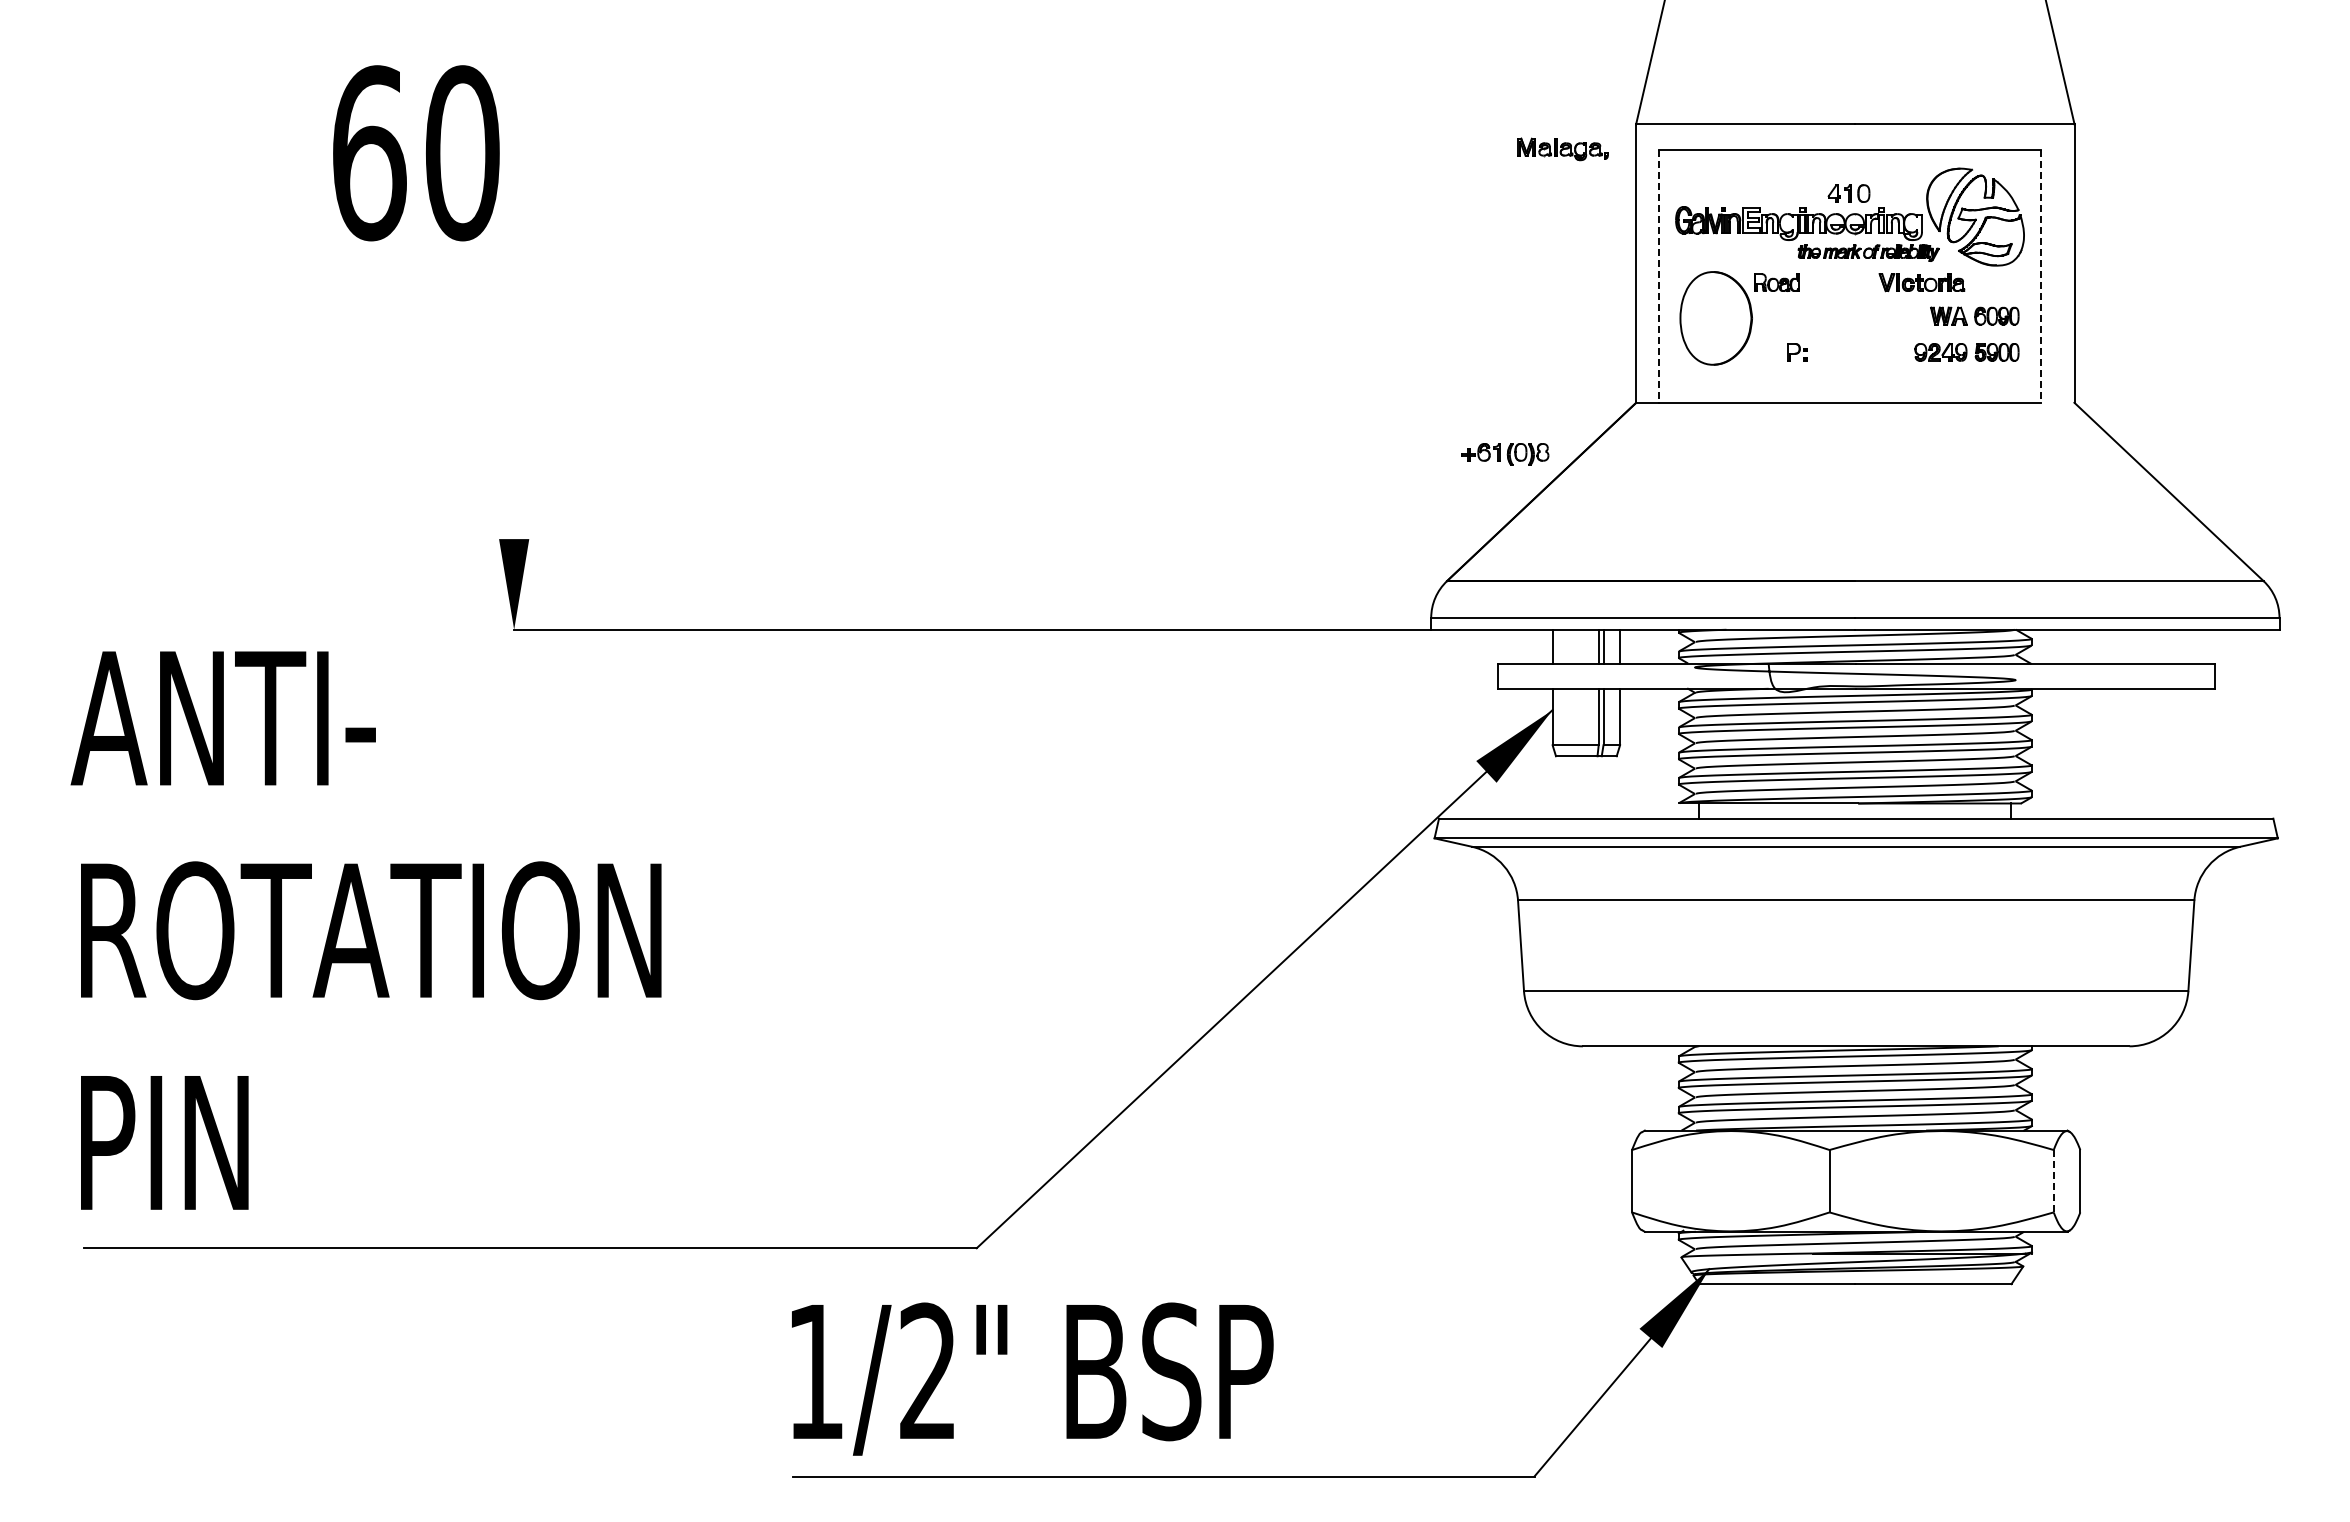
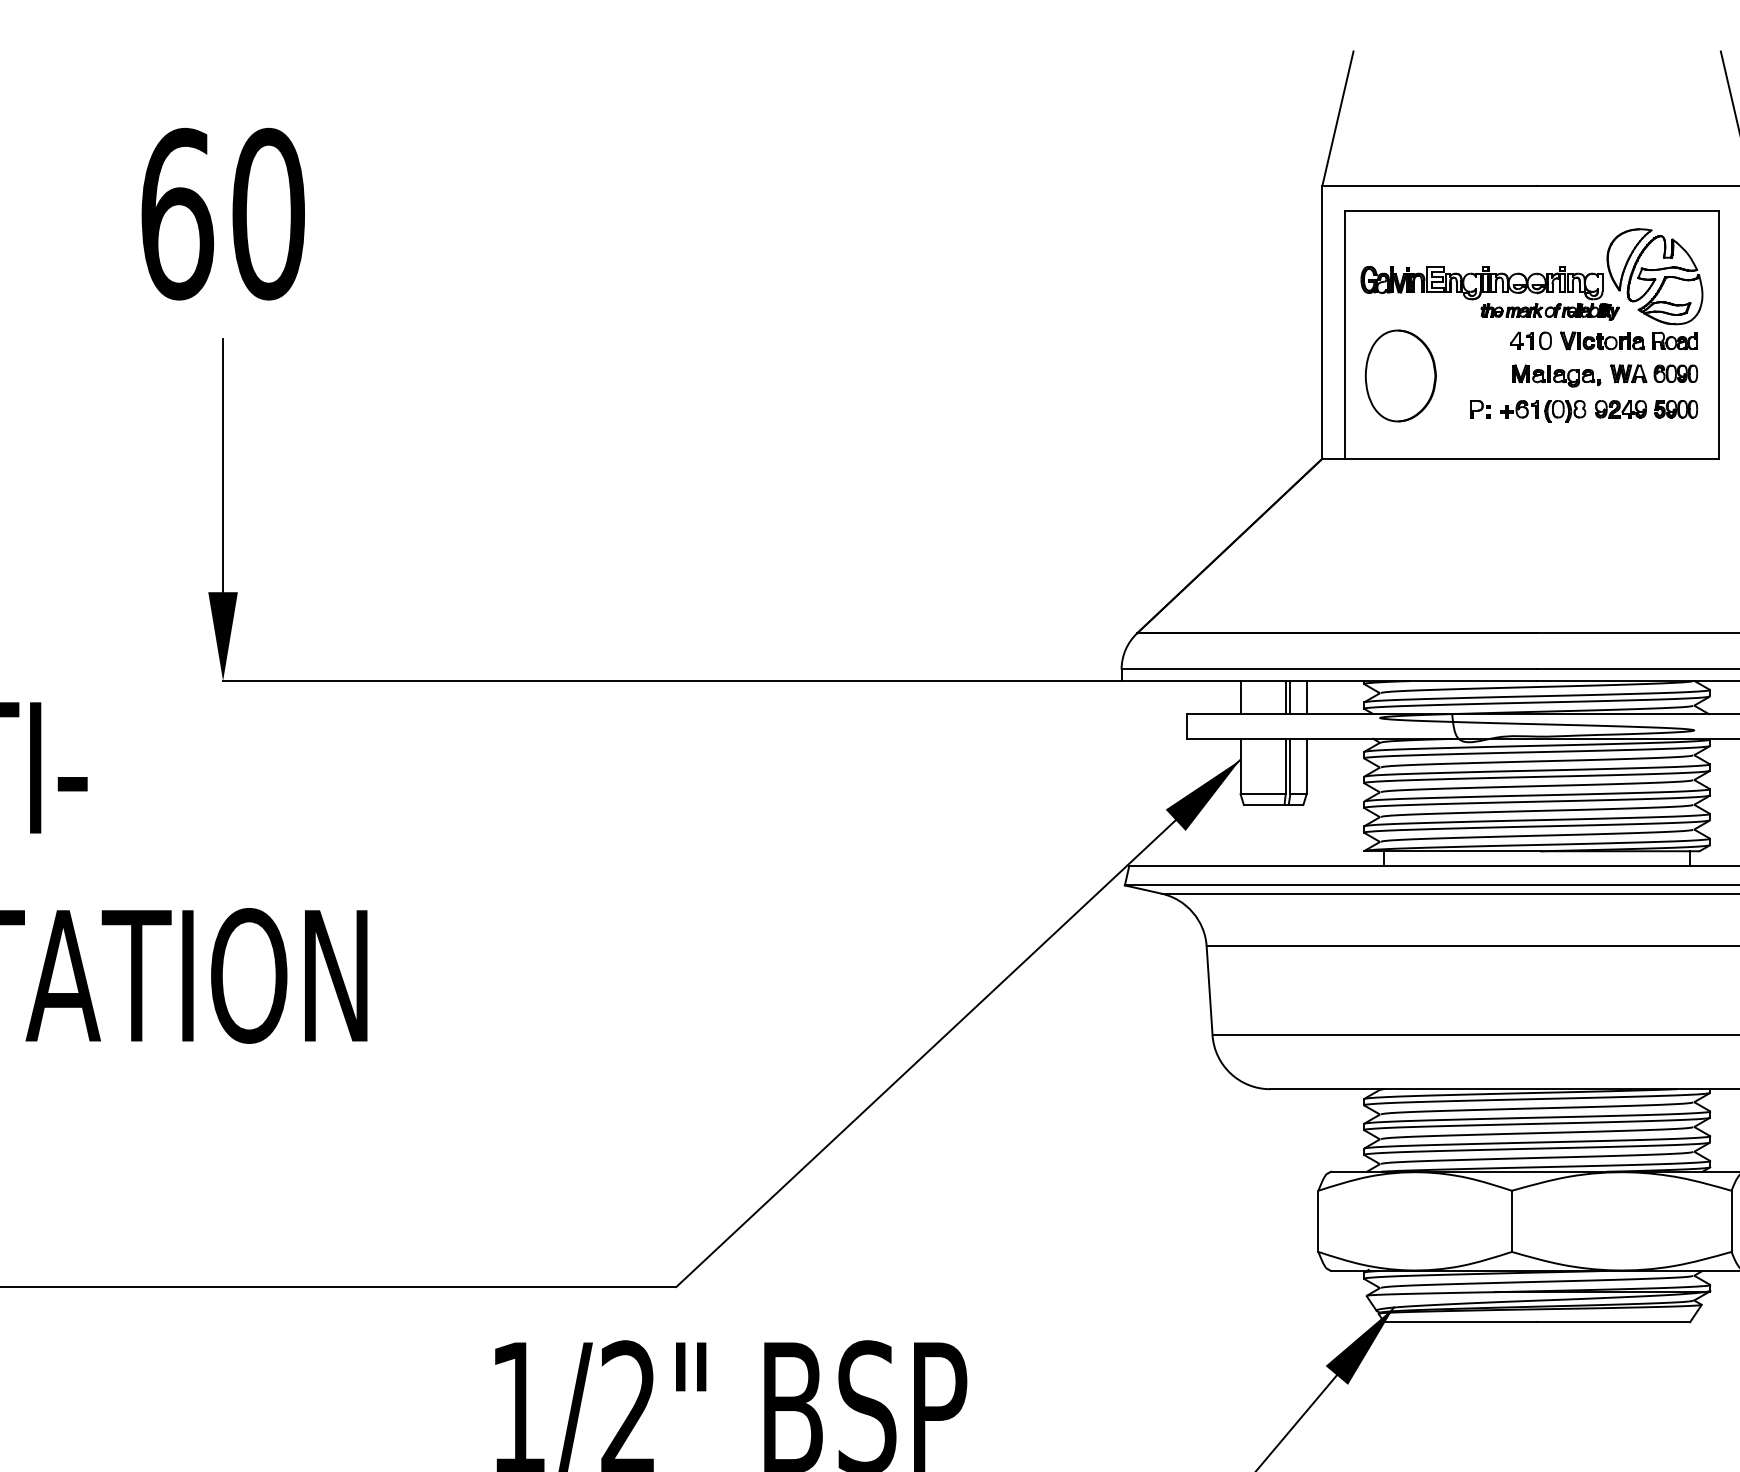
part: (1562, 149) -> (1555, 376), moved
text: (416, 153) -> (223, 214), moved
part: (1848, 193) -> (1530, 340), moved
line: (1659, 276) -> (1345, 334), dashed -> solid
line: (2041, 276) -> (1719, 334), dashed -> solid
part: (1776, 282) -> (1674, 340), moved
line: (514, 409) -> (223, 465), added
part: (1505, 454) -> (1543, 411), moved
line: (2053, 1180) -> (1731, 1220), dashed -> solid

